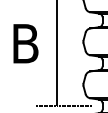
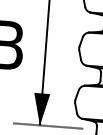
fill: (56, 93) -> (41, 109), added

